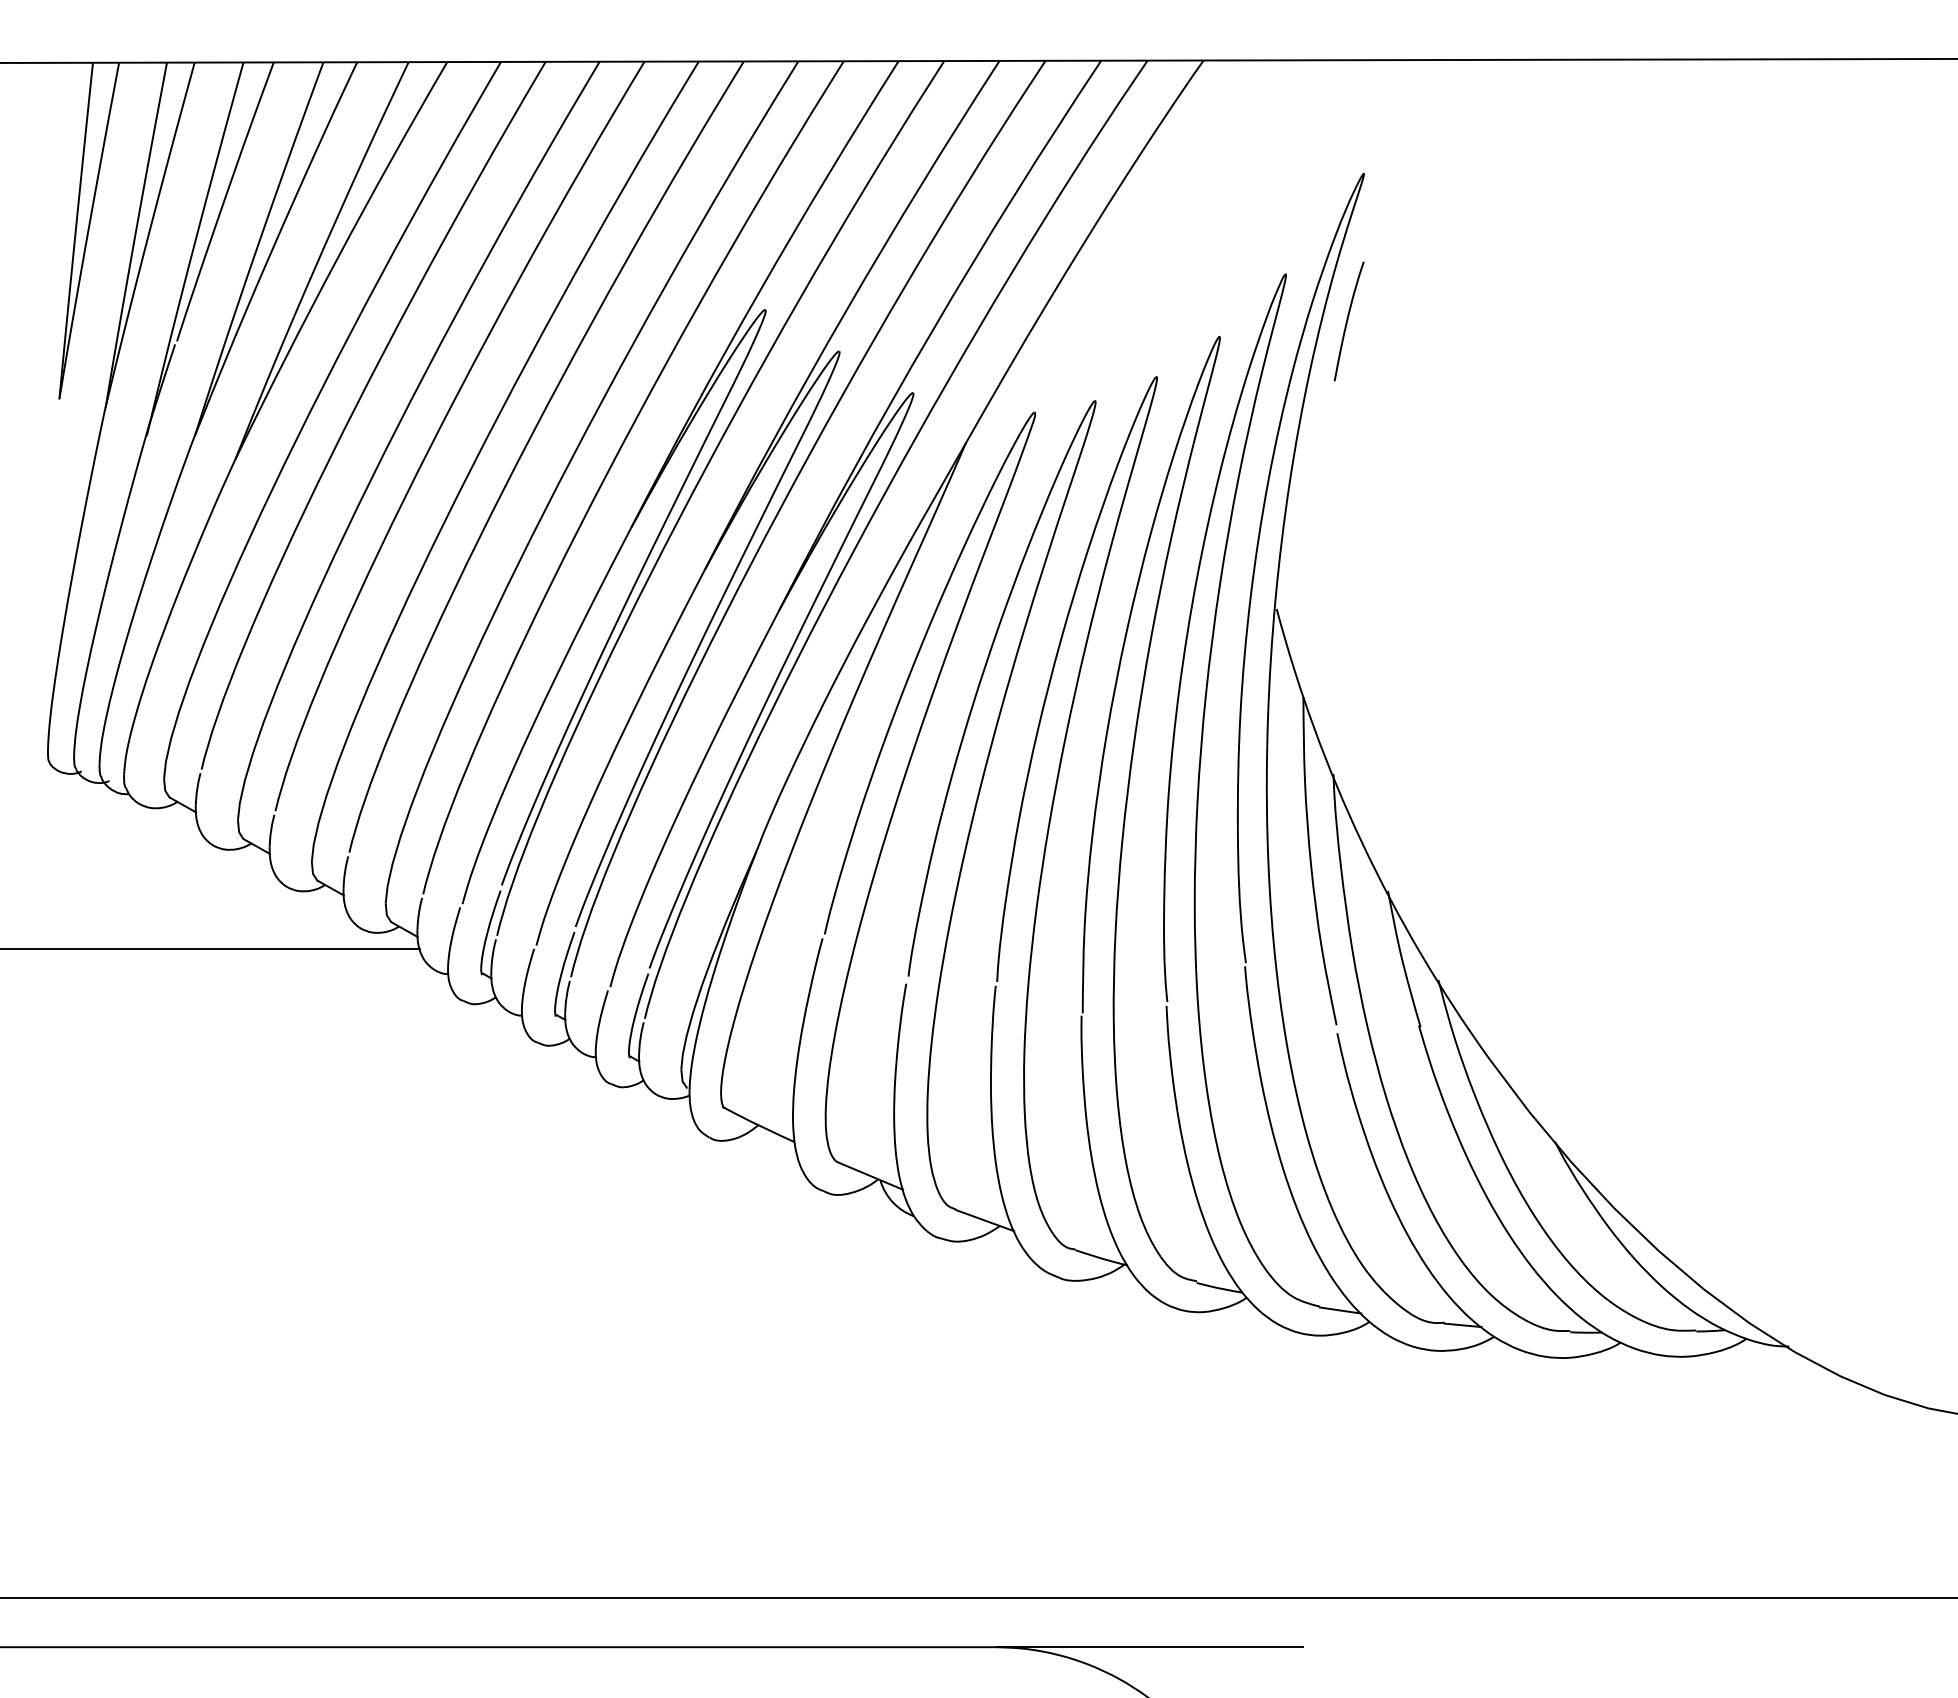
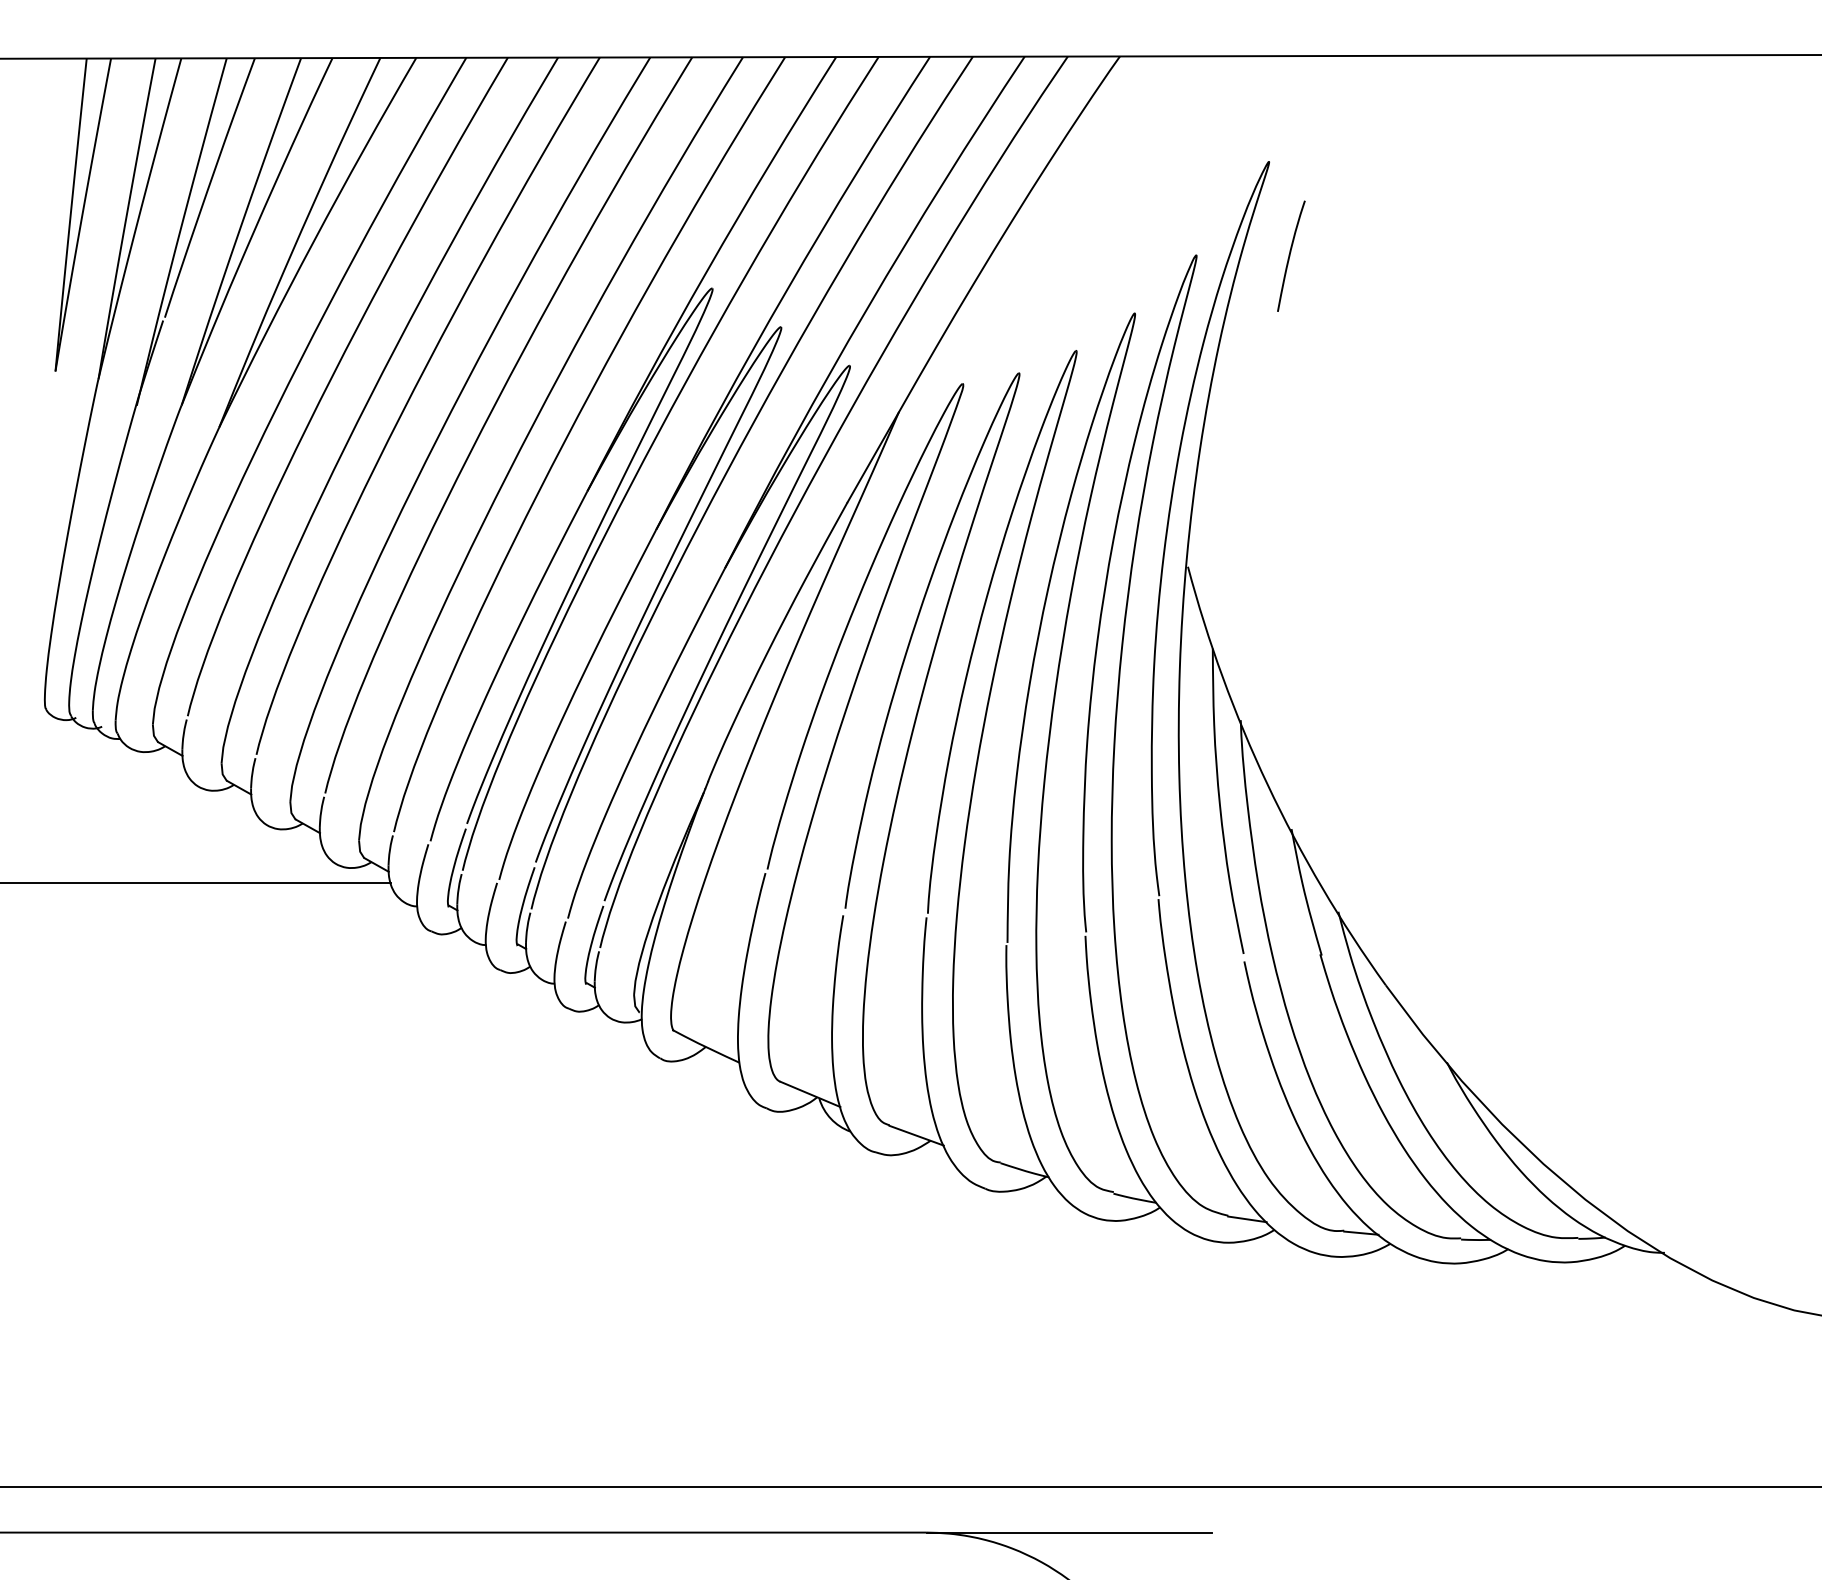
curve: (1348, 320) -> (1290, 255), moved

